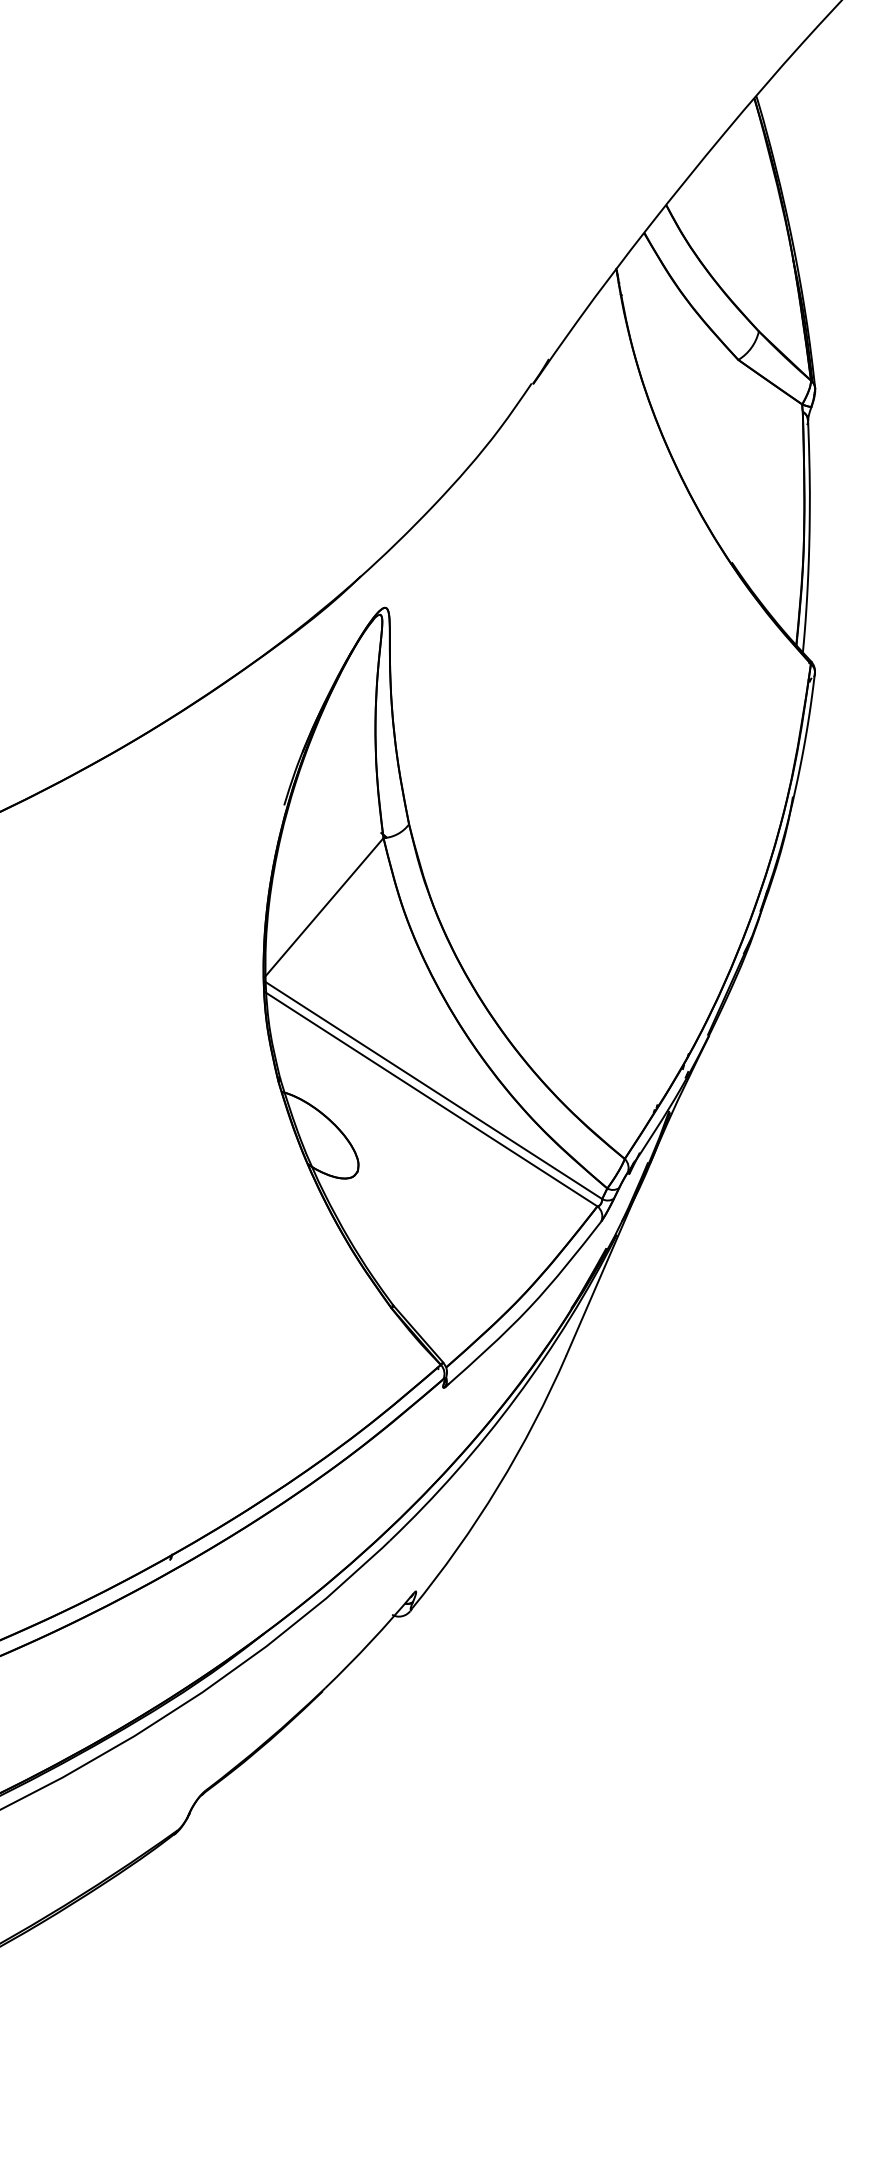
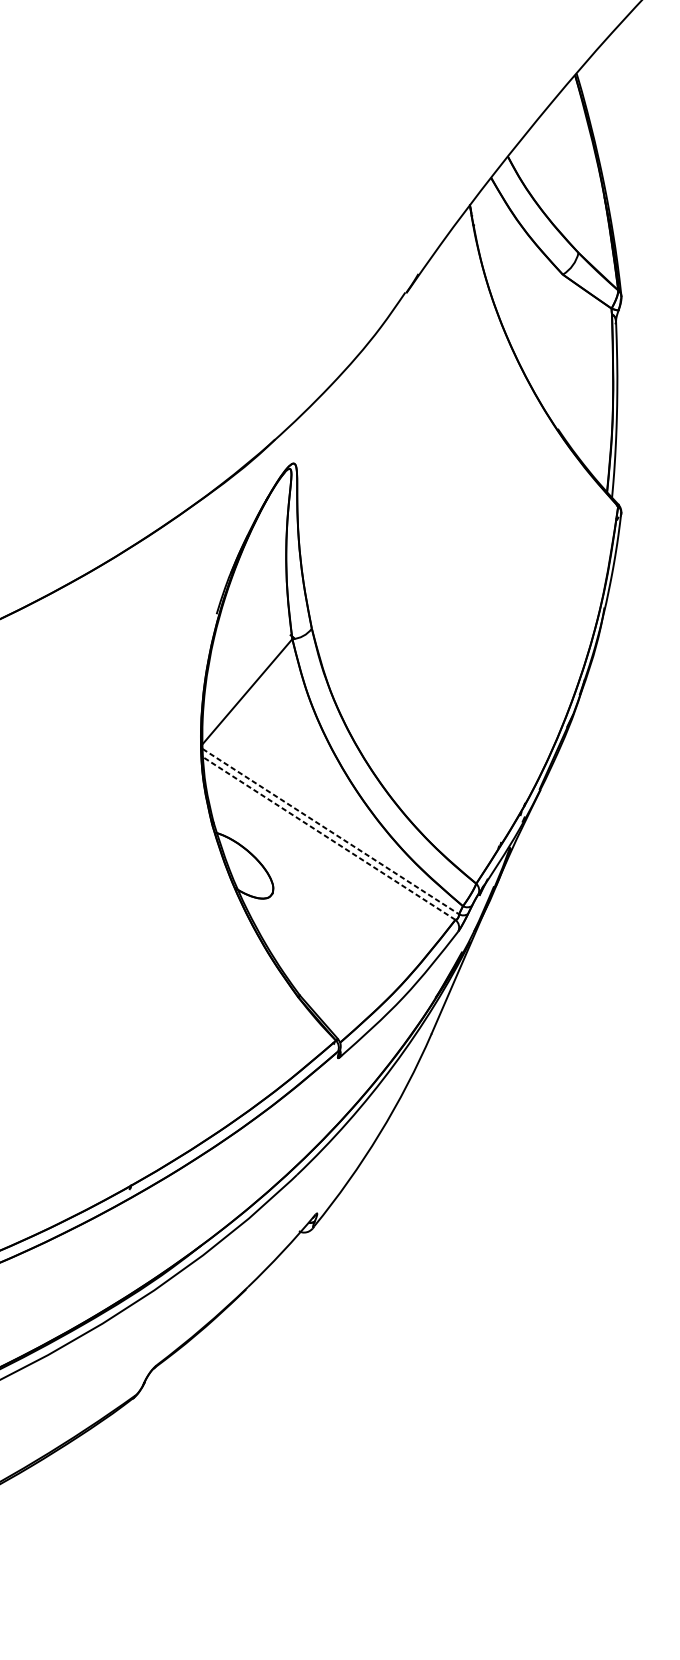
line: (434, 1090) -> (331, 831), solid -> dashed
line: (432, 1099) -> (329, 838), solid -> dashed

